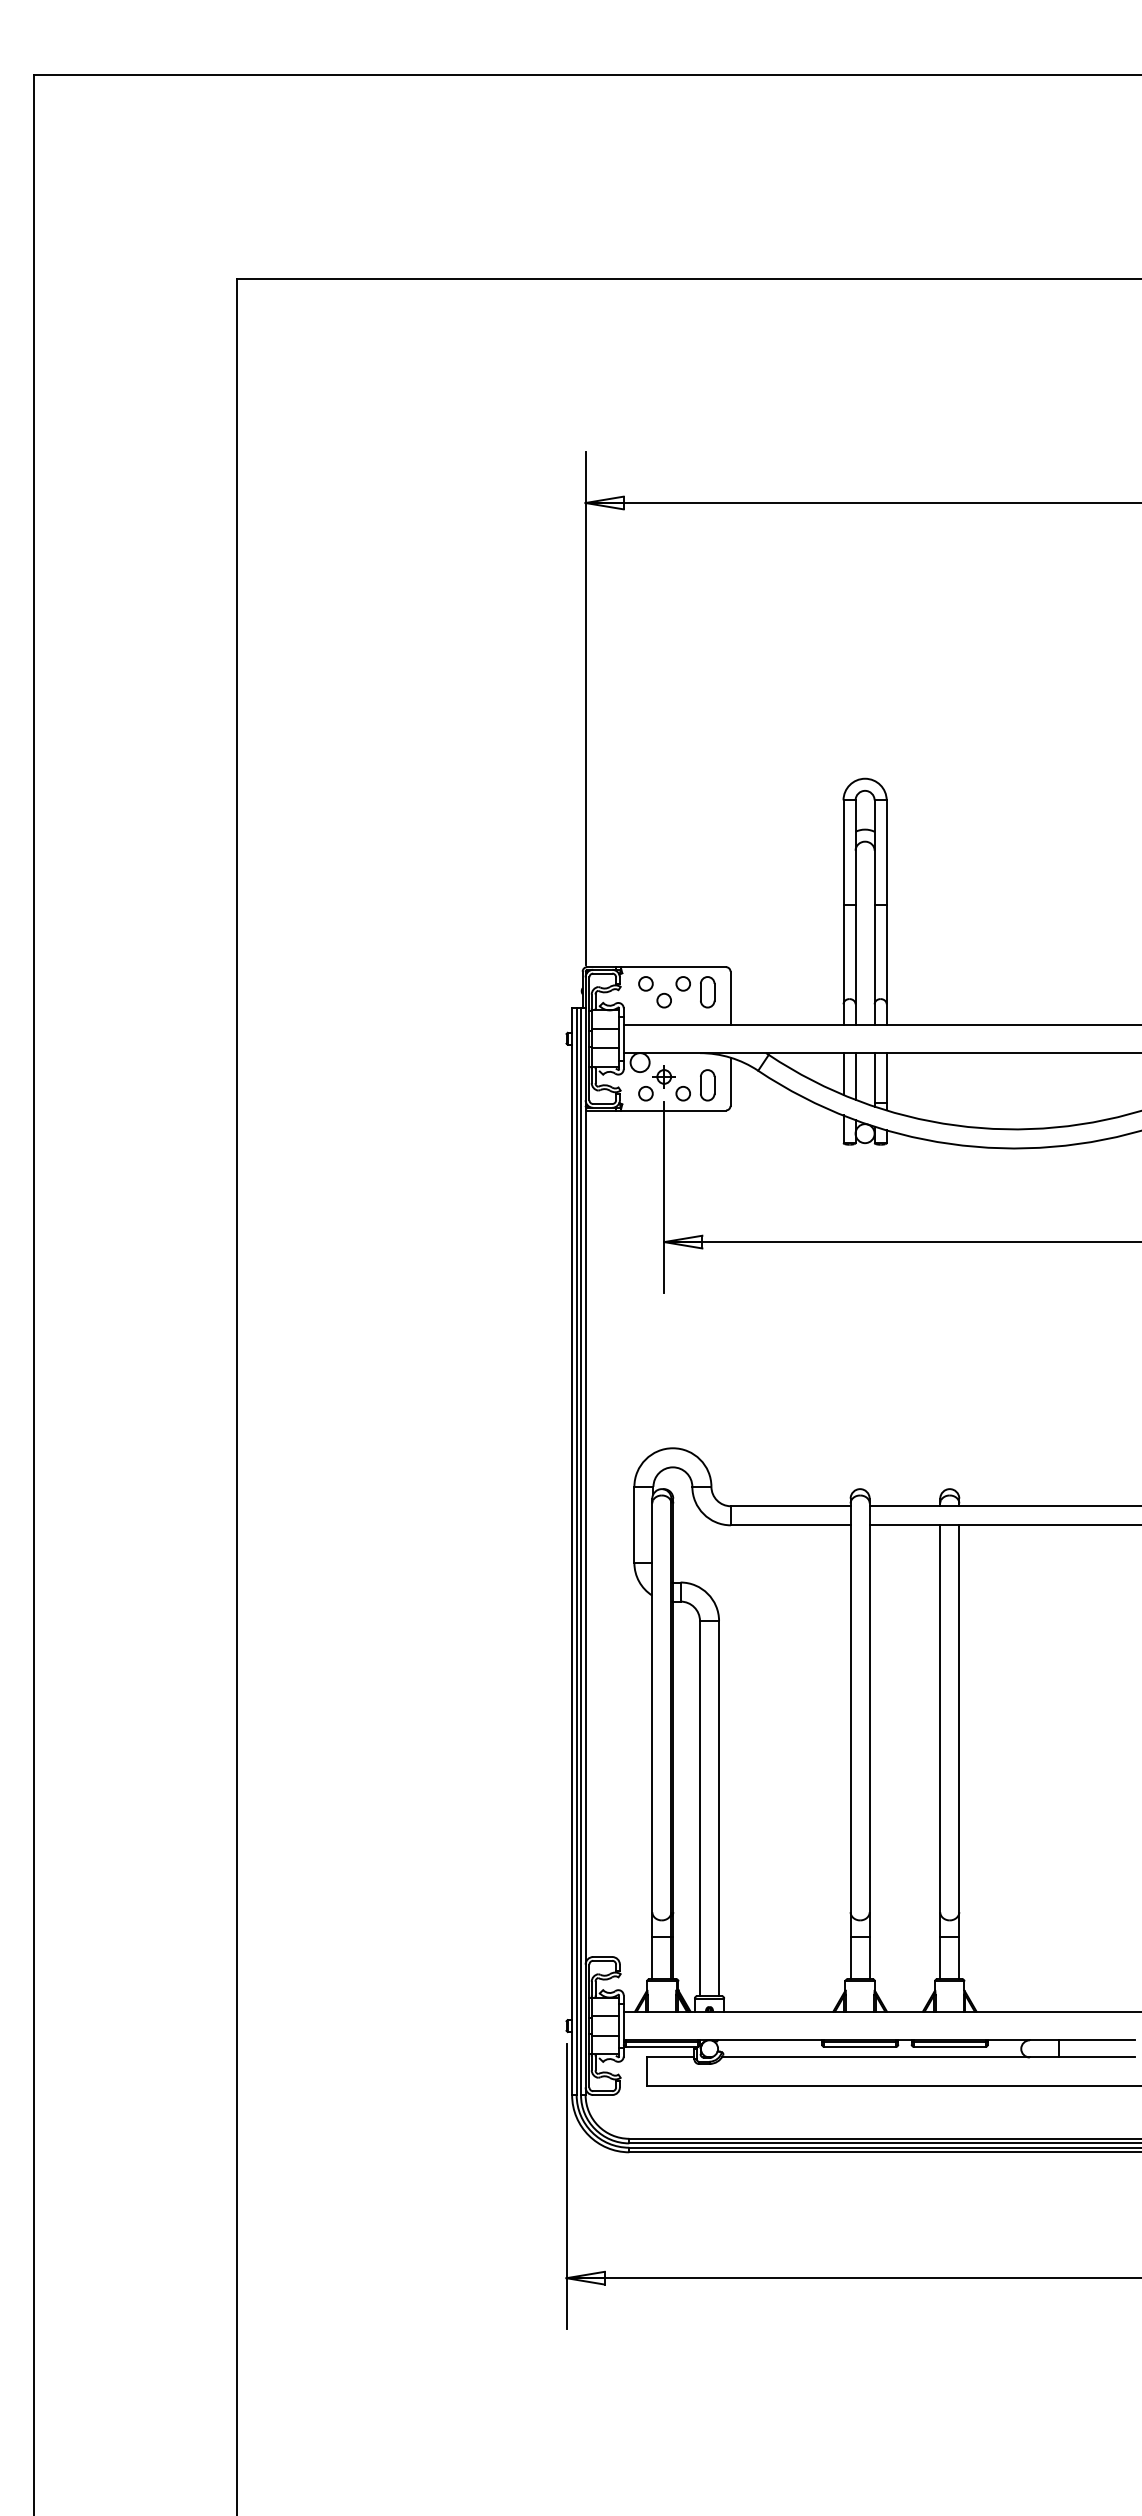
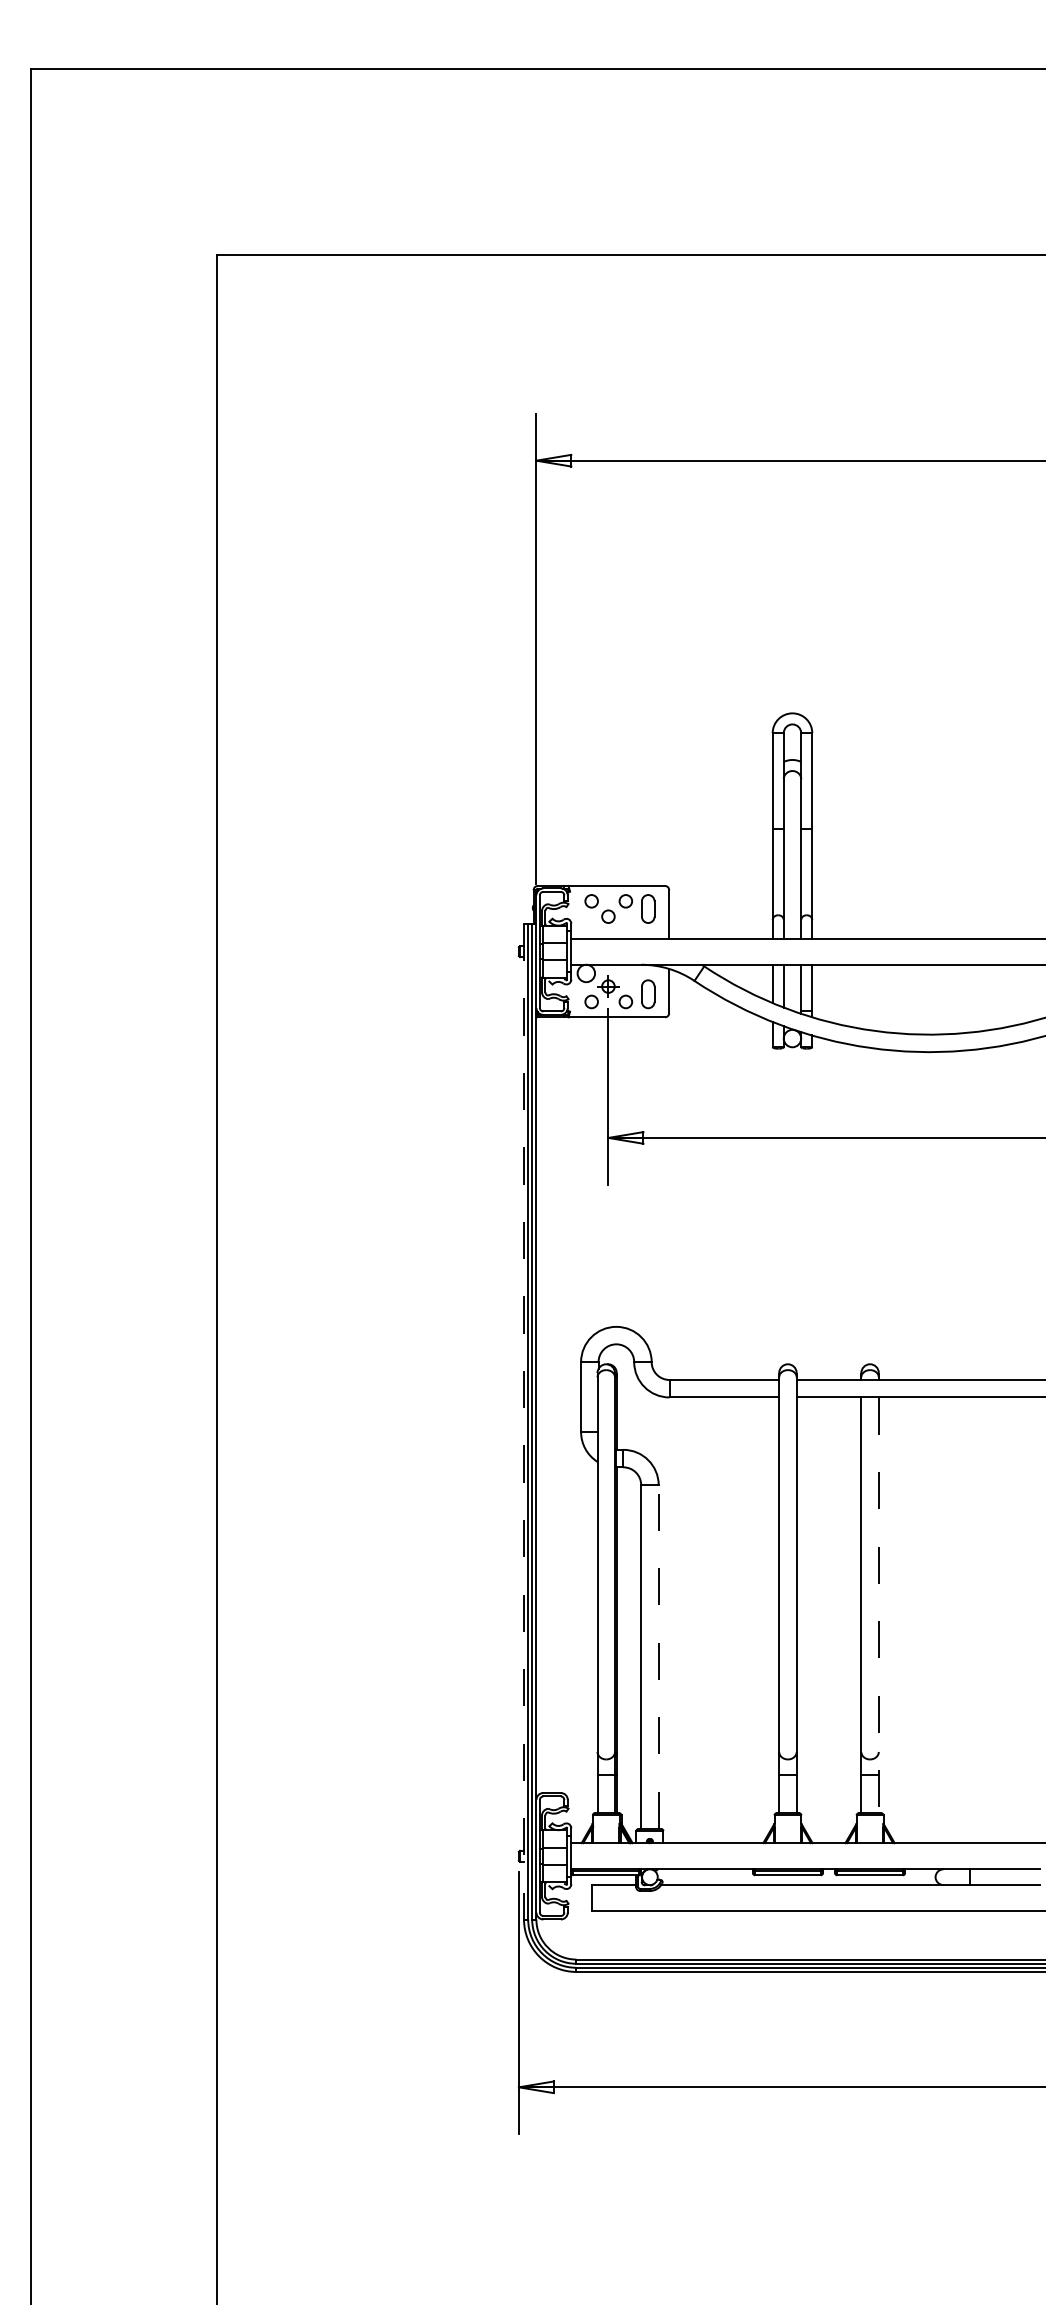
line: (572, 1552) -> (524, 1422), solid -> dashed
line: (959, 1752) -> (878, 1605), solid -> dashed
line: (719, 1808) -> (659, 1656), solid -> dashed

